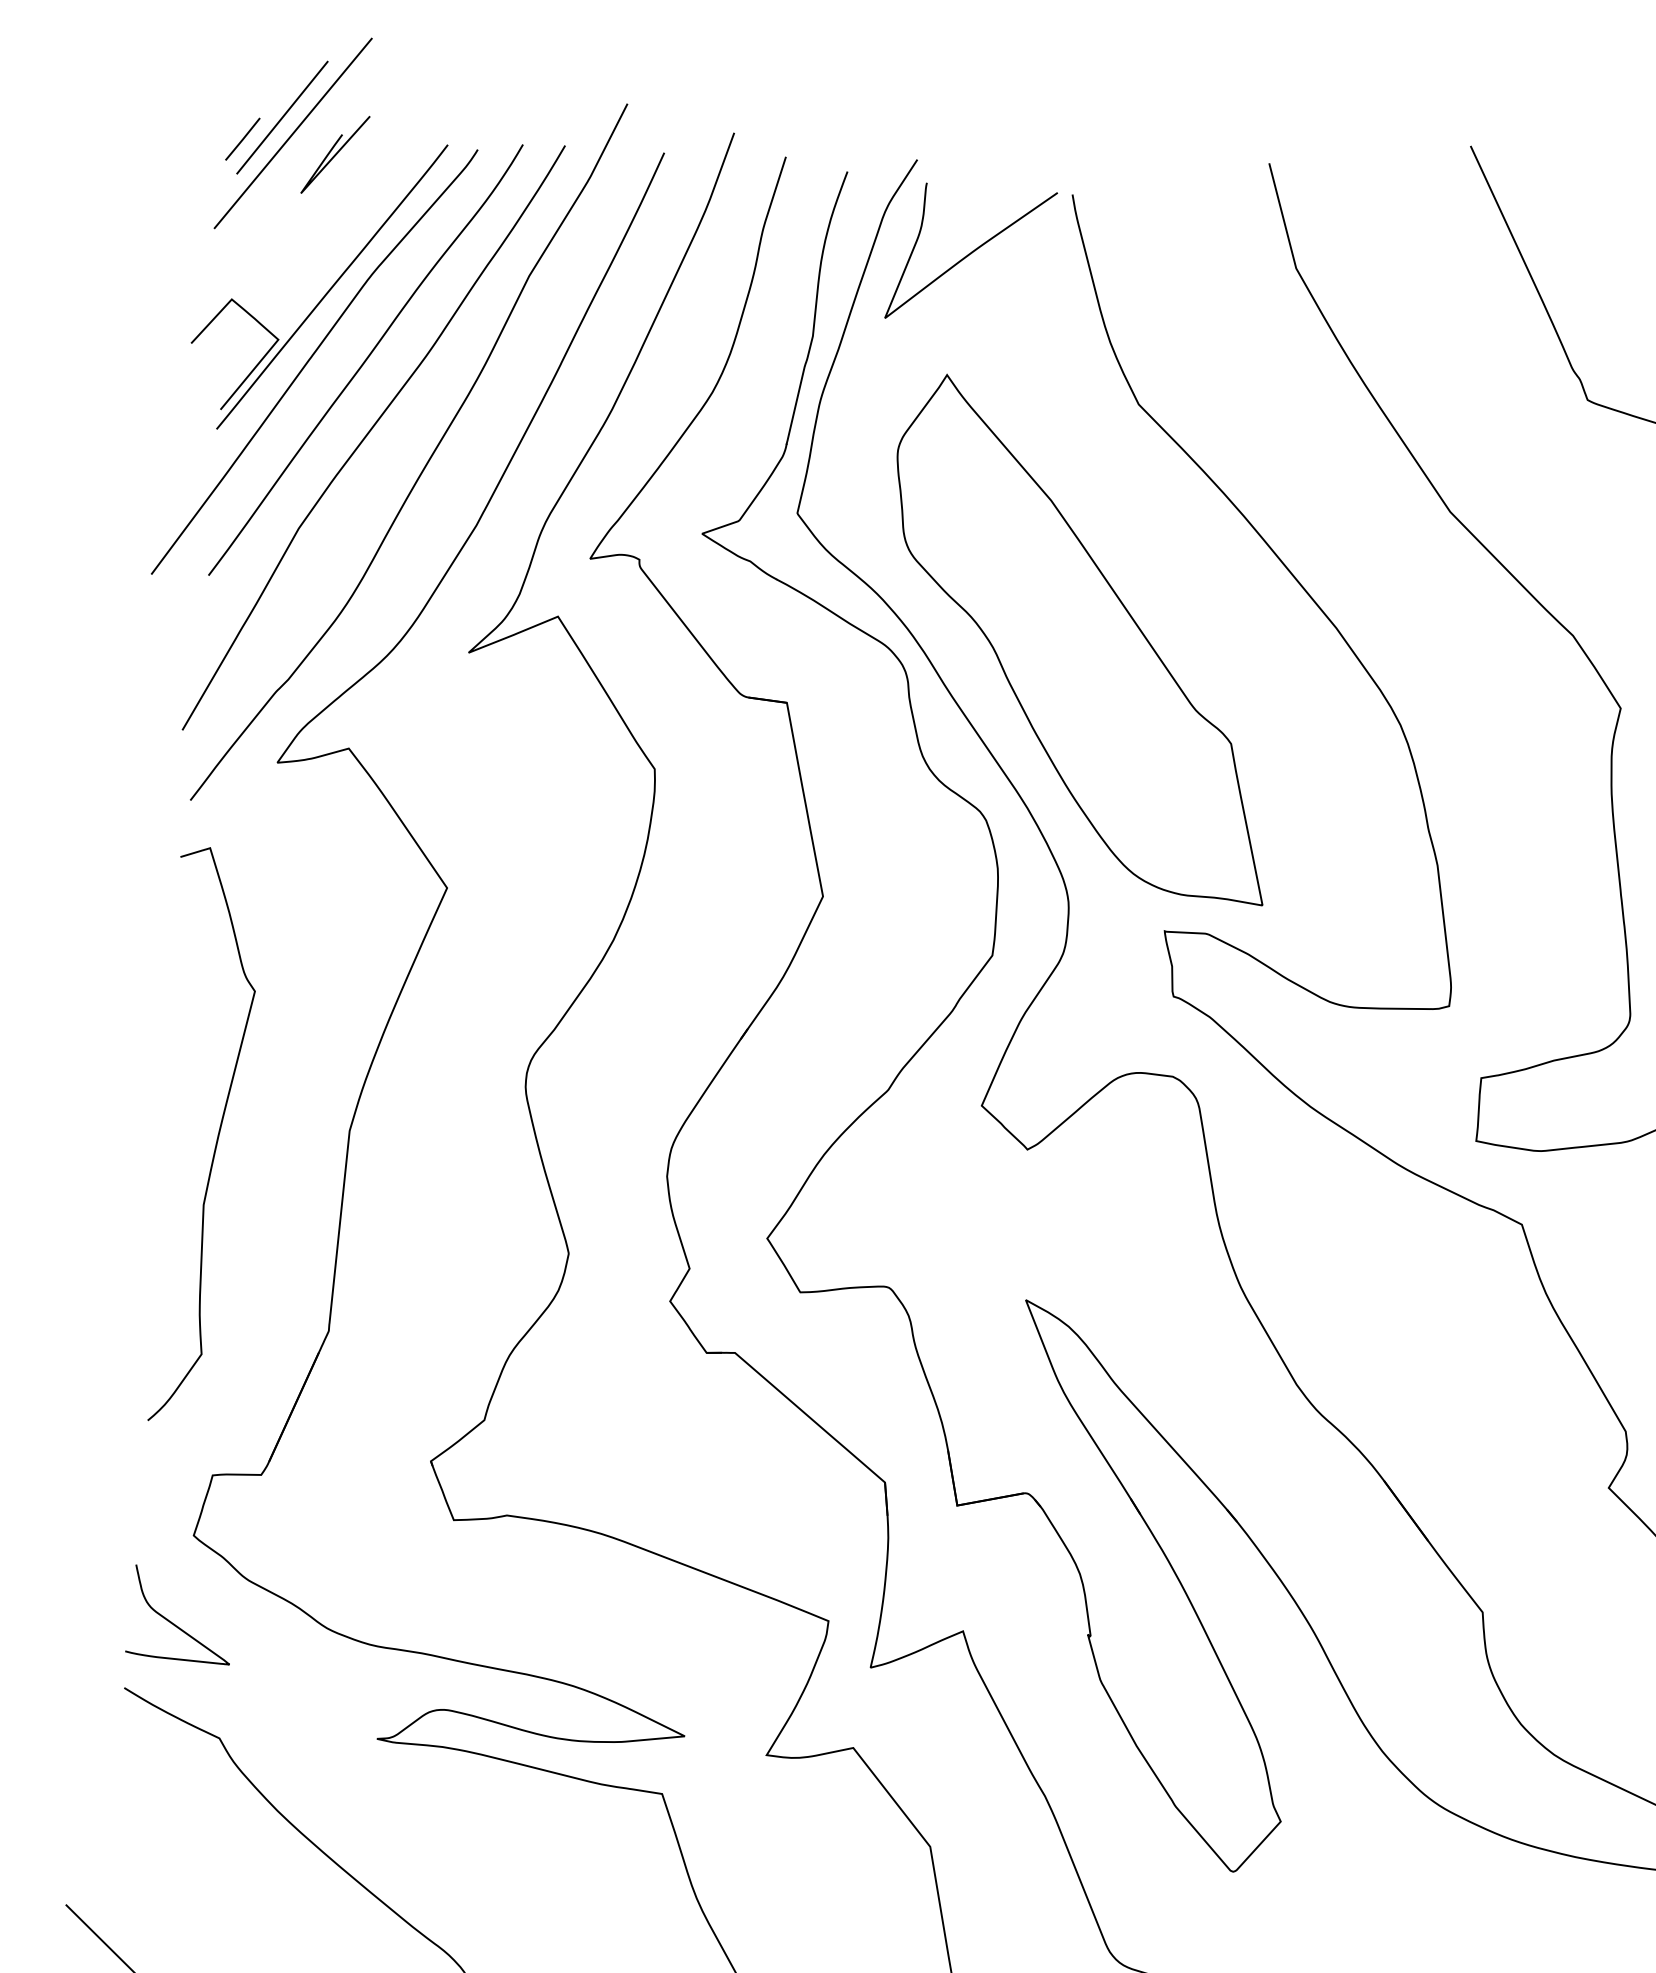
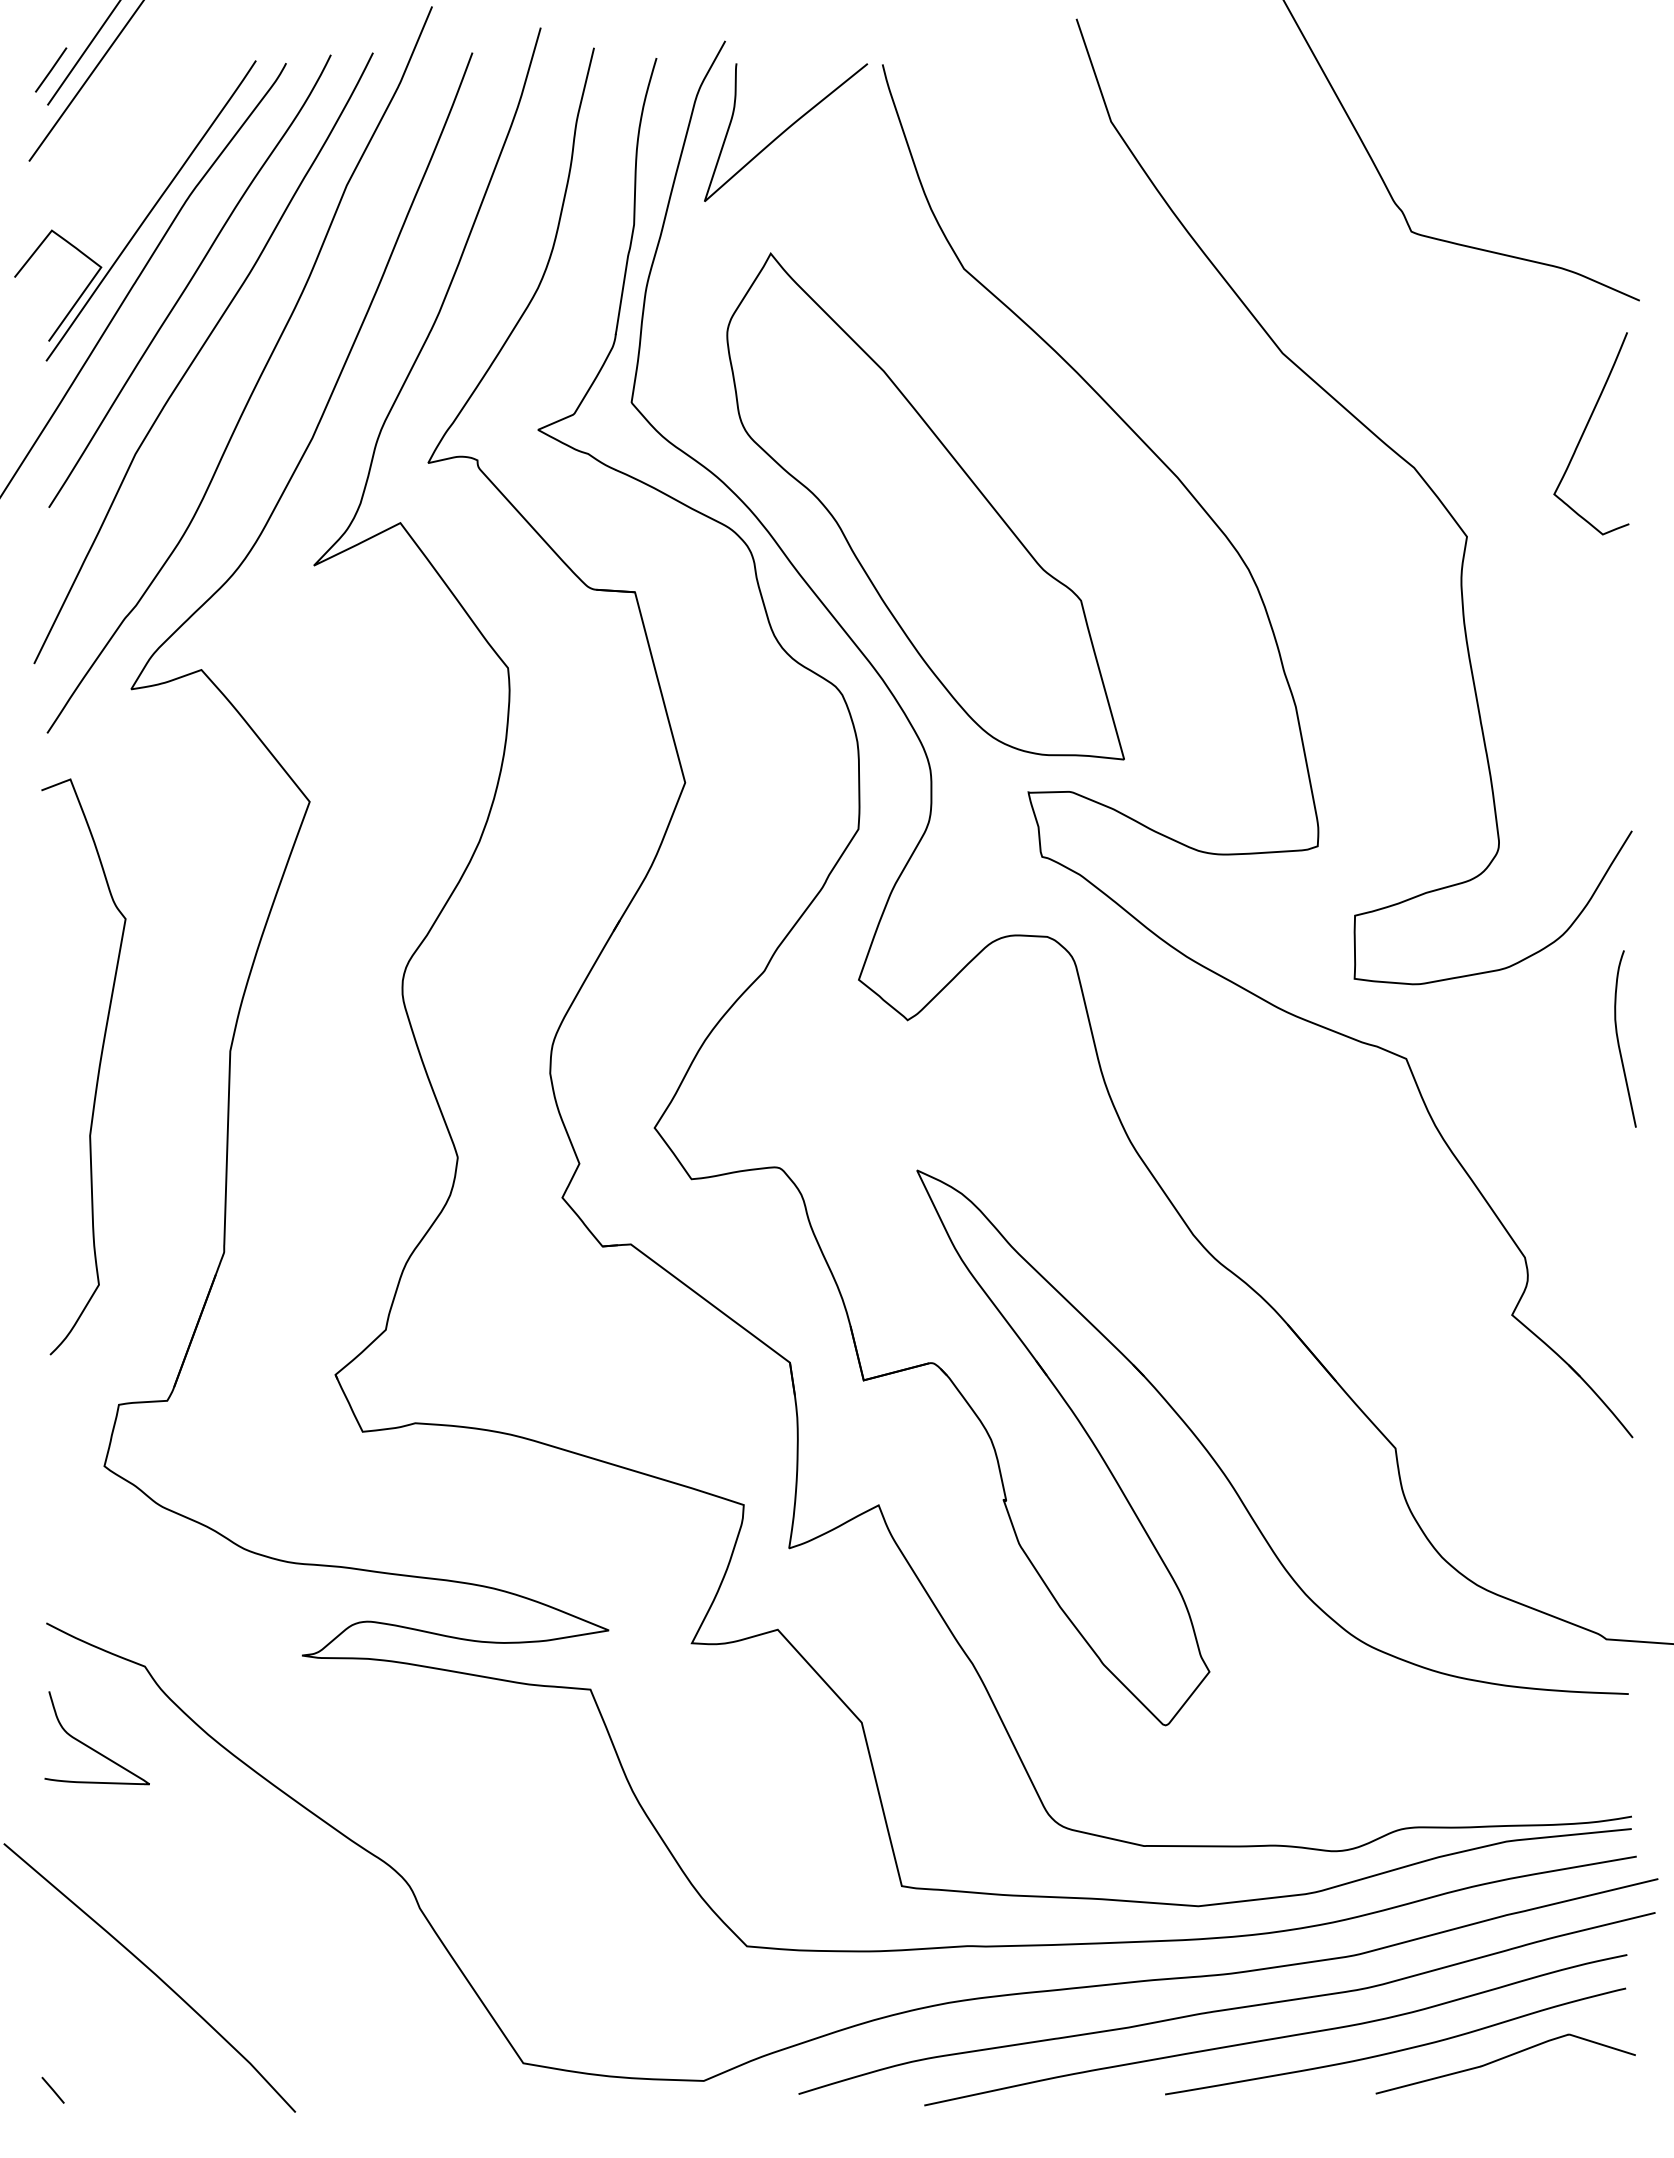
line: (335, 154) -> (144, 78), removed
curve: (173, 1622) -> (90, 1746), moved

